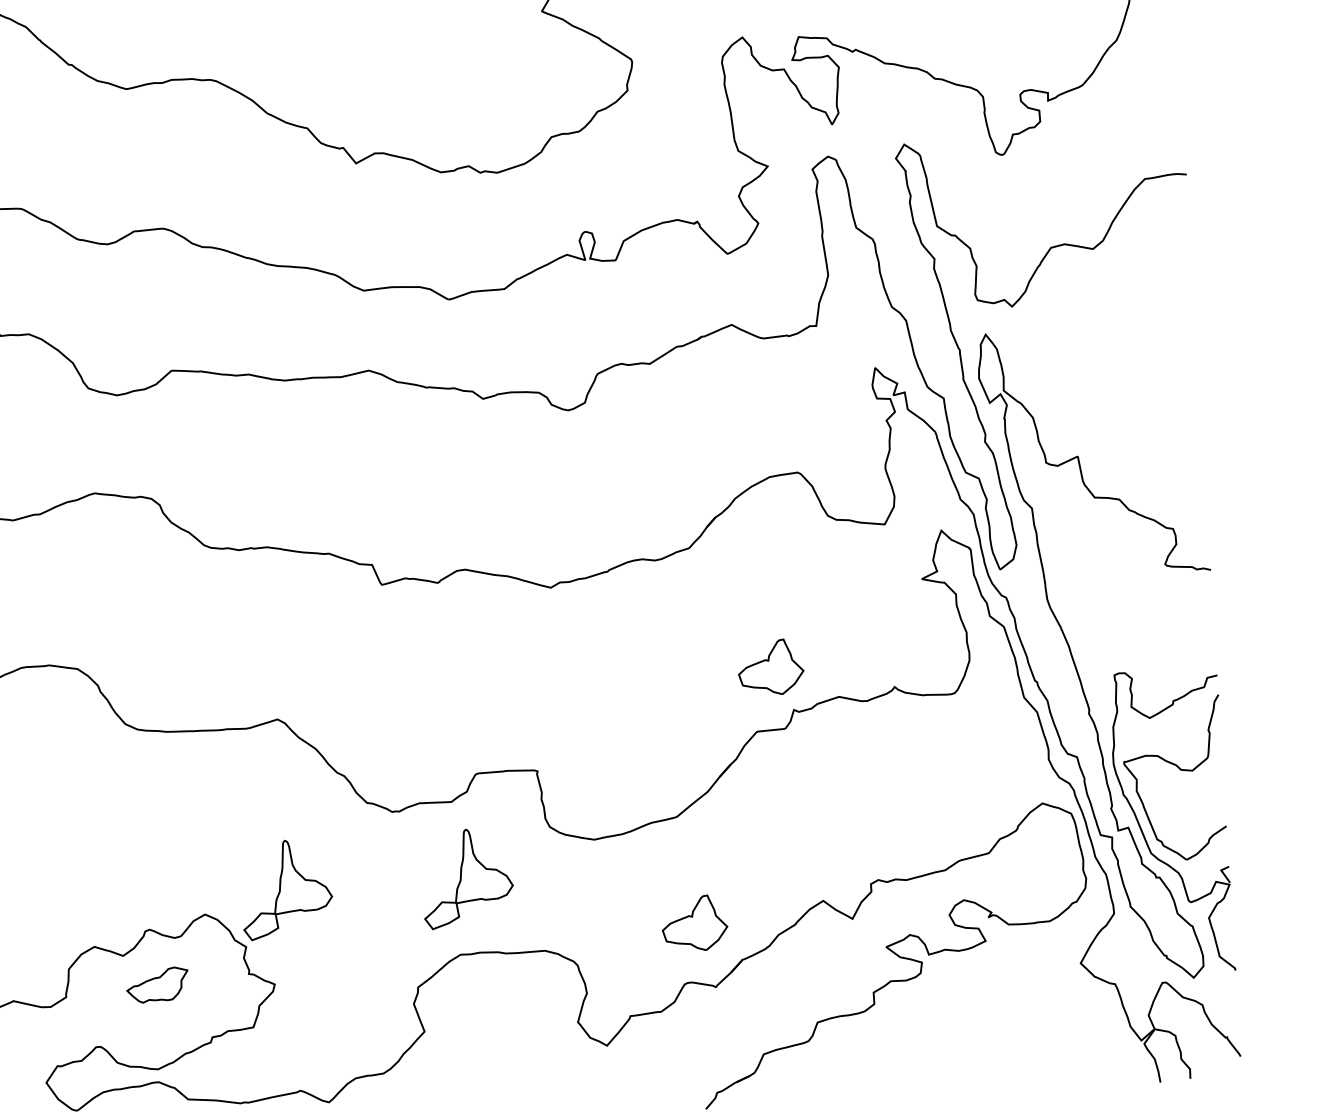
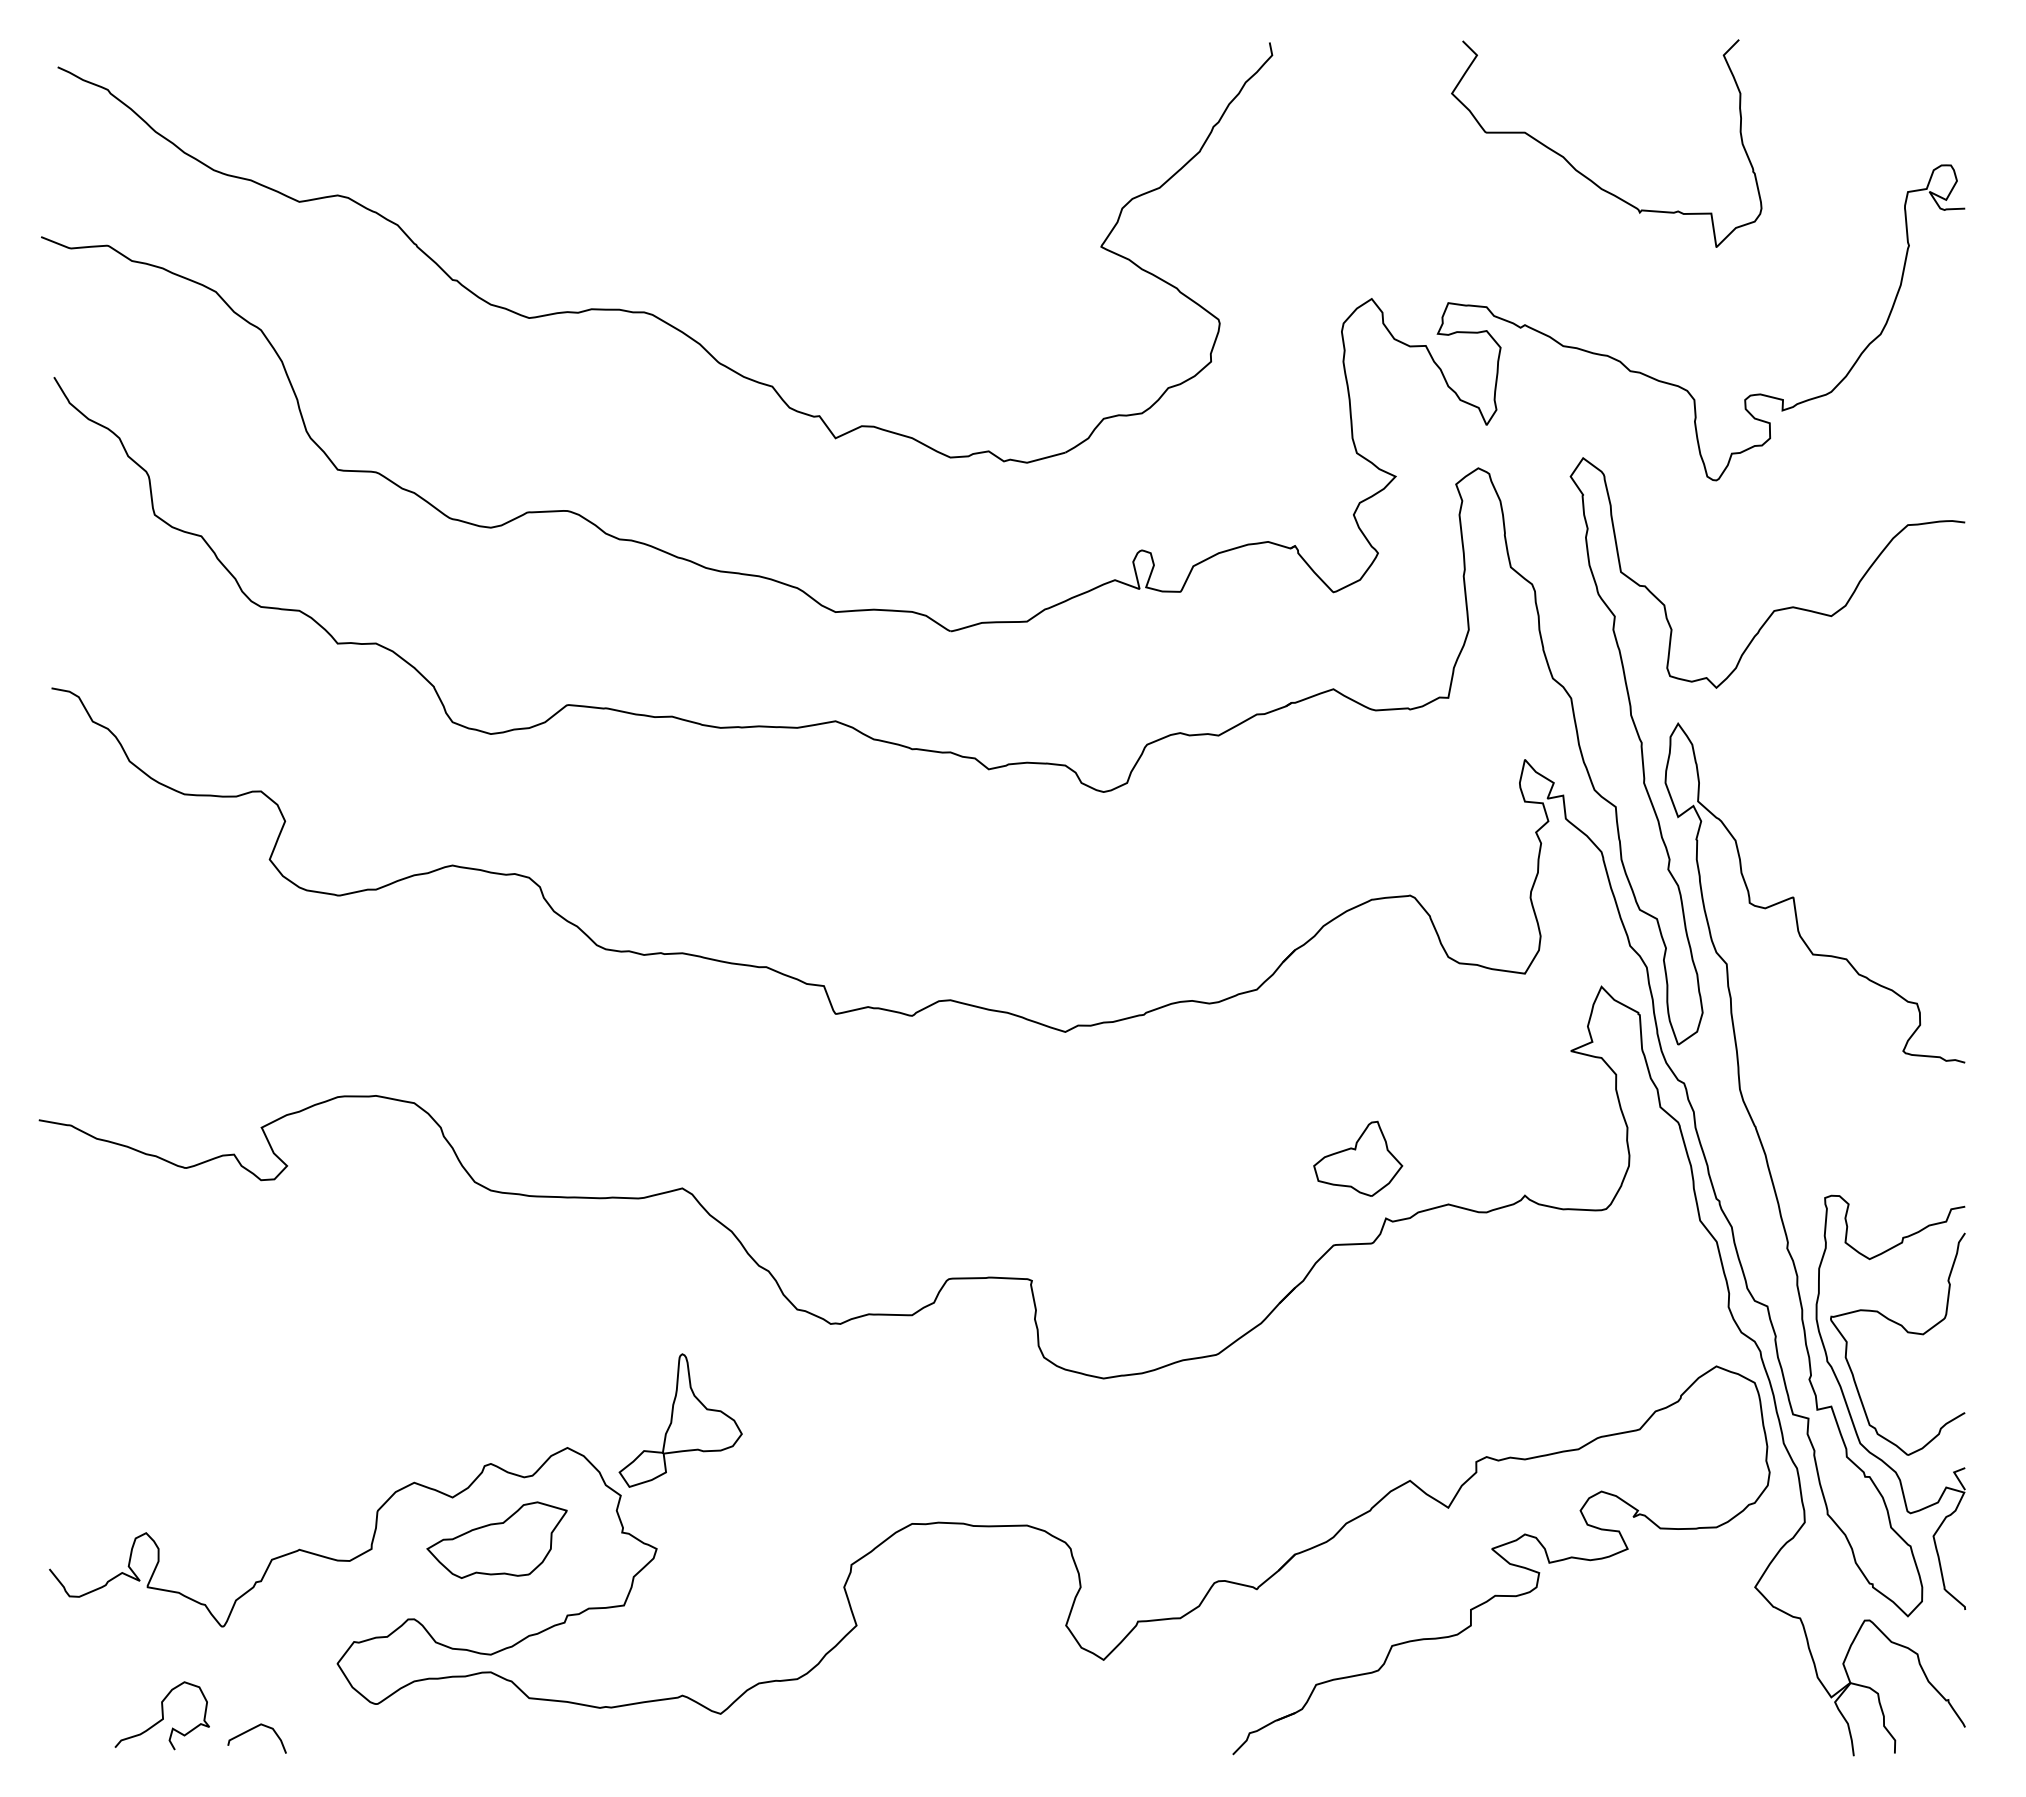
part: (467, 878) -> (927, 1420), removed
part: (694, 923) -> (1233, 1500), removed
part: (157, 984) -> (496, 1539), size x1.67

